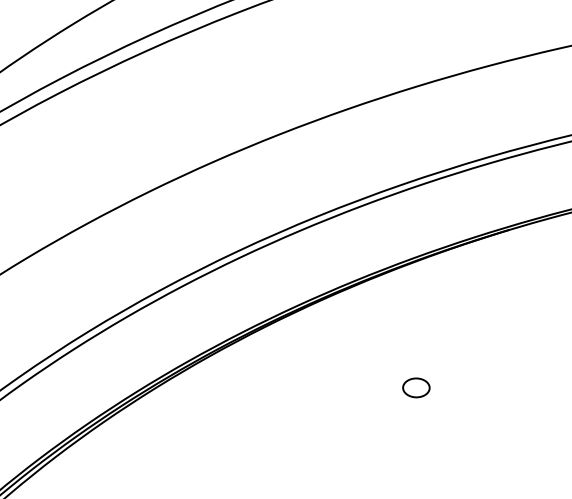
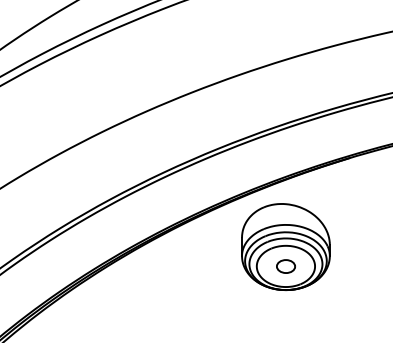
part: (415, 358) -> (285, 246), added

